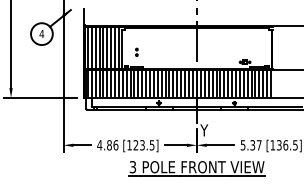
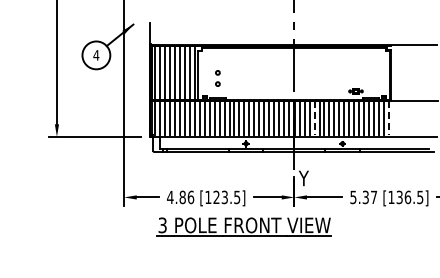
part: (136, 52) -> (217, 78), size x1.6
line: (212, 82) -> (314, 117), solid -> dashed
line: (270, 82) -> (388, 117), solid -> dashed
part: (196, 168) -> (243, 226), moved

